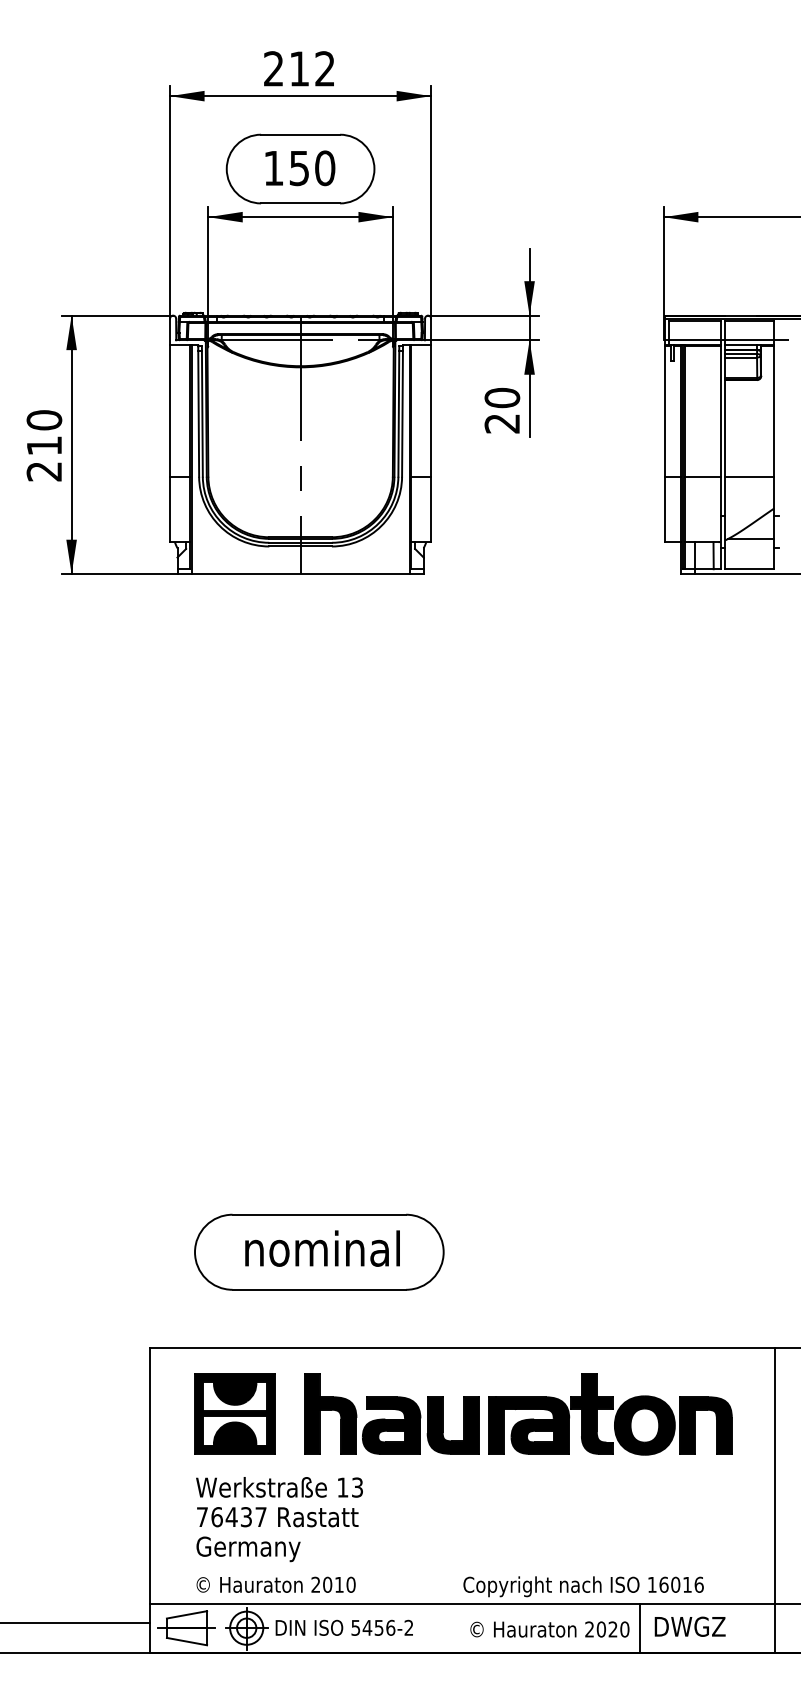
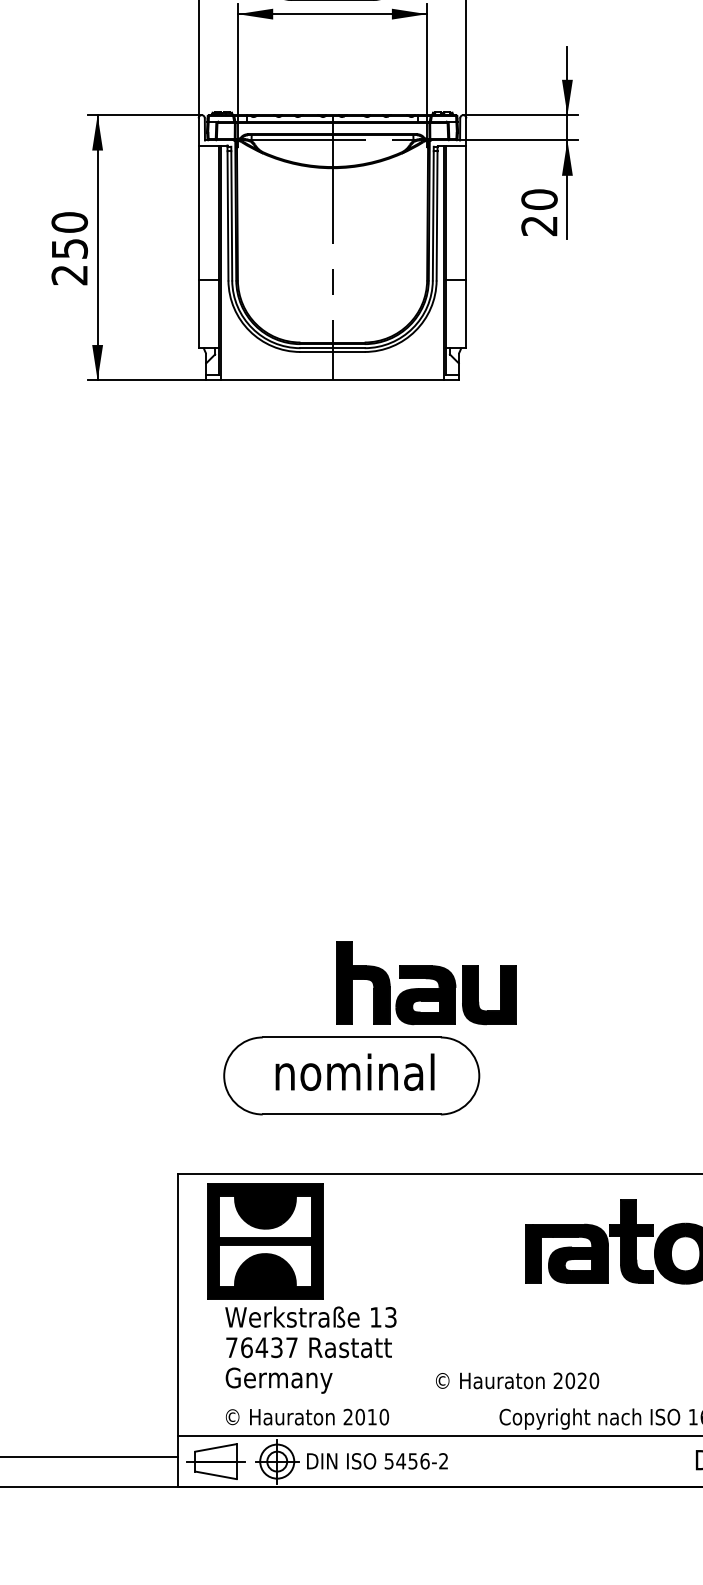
text: (44, 445) -> (69, 248), 210 -> 250
part: (234, 1413) -> (264, 1241), size x1.4
part: (391, 1413) -> (425, 982), moved
line: (639, 1627) -> (680, 1460), removed
text: (549, 1629) -> (517, 1380), moved

